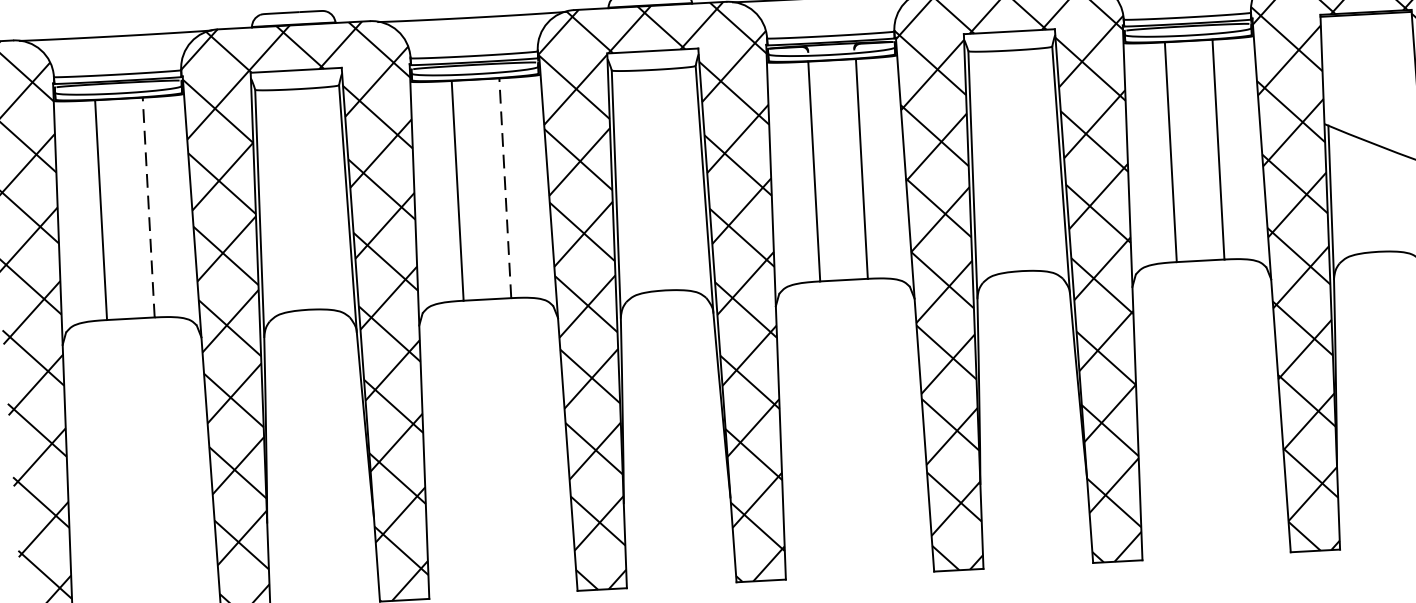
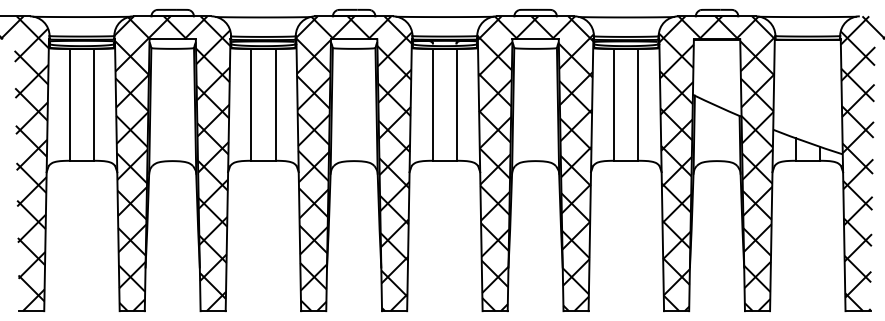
line: (505, 187) -> (275, 104), dashed -> solid
line: (149, 206) -> (94, 104), dashed -> solid

